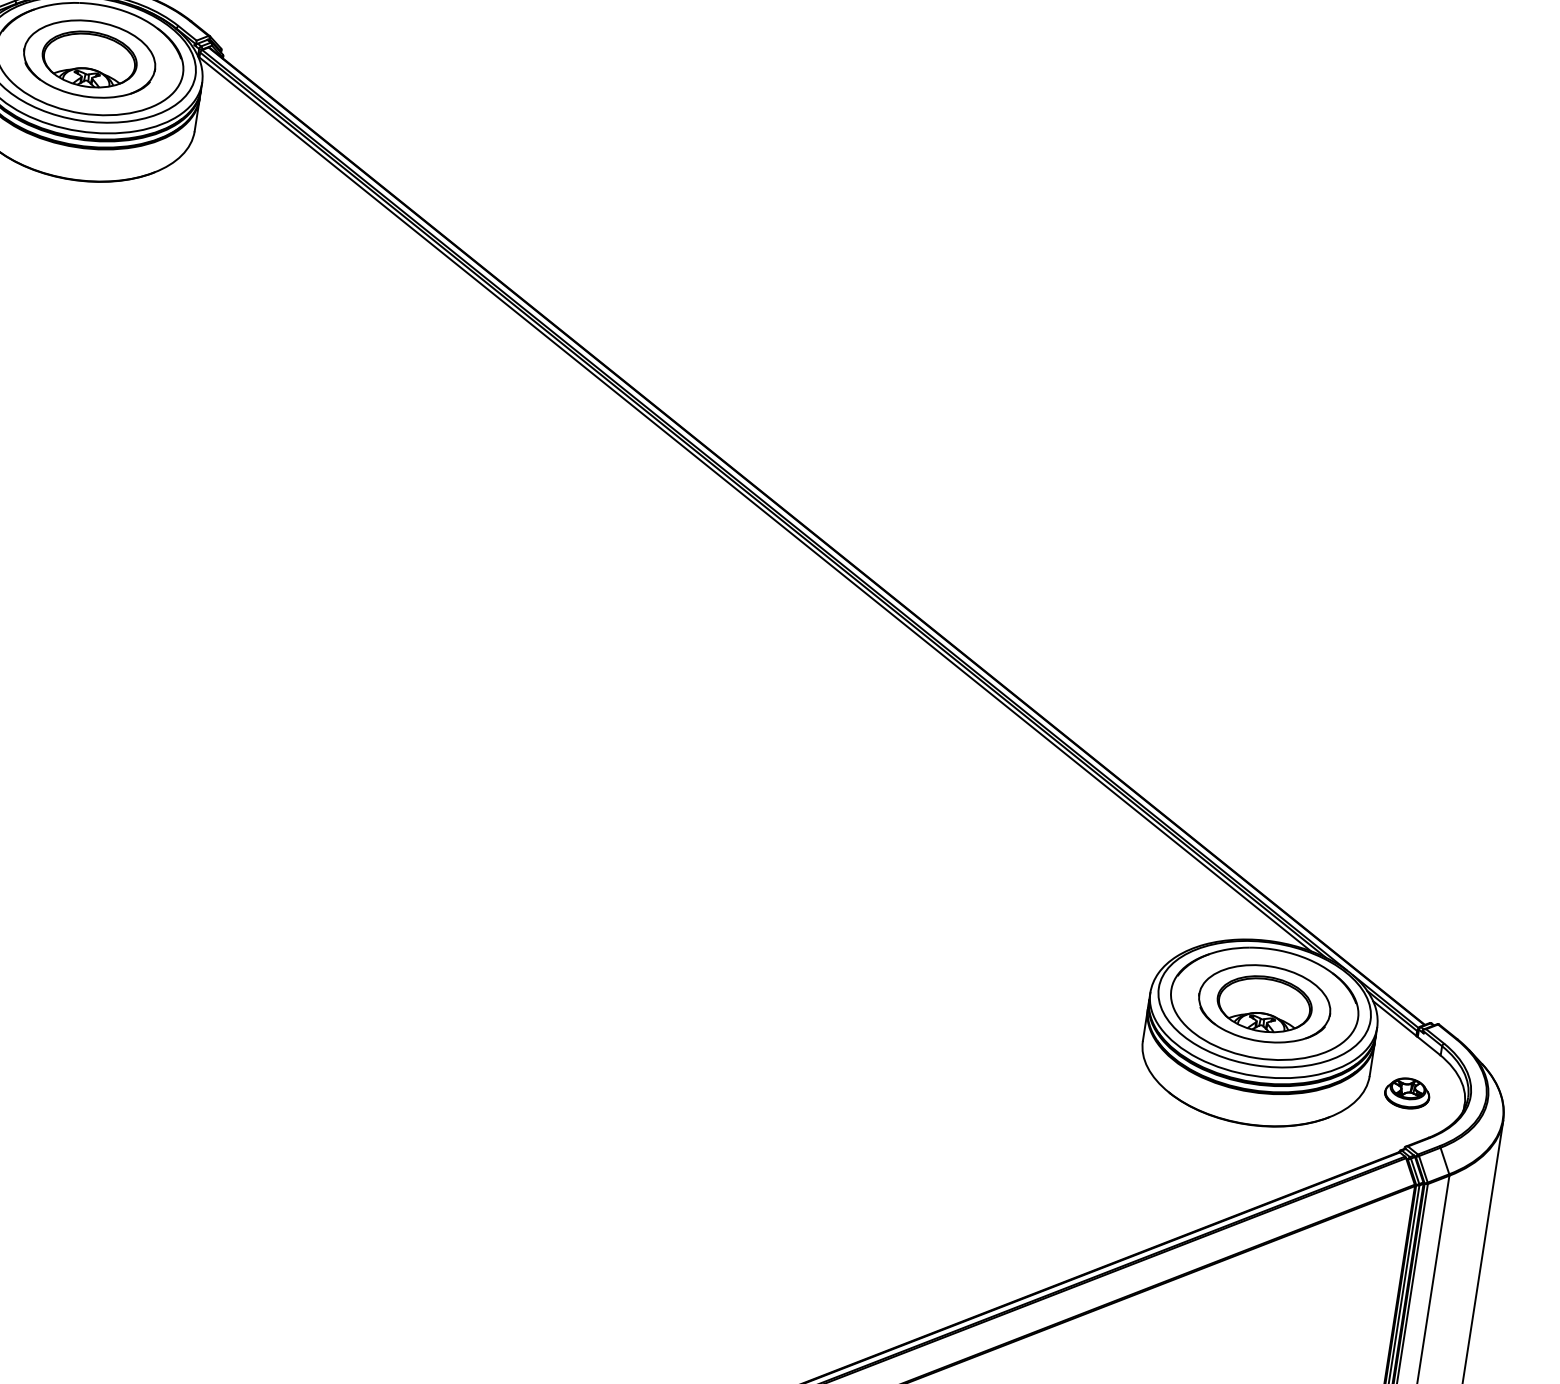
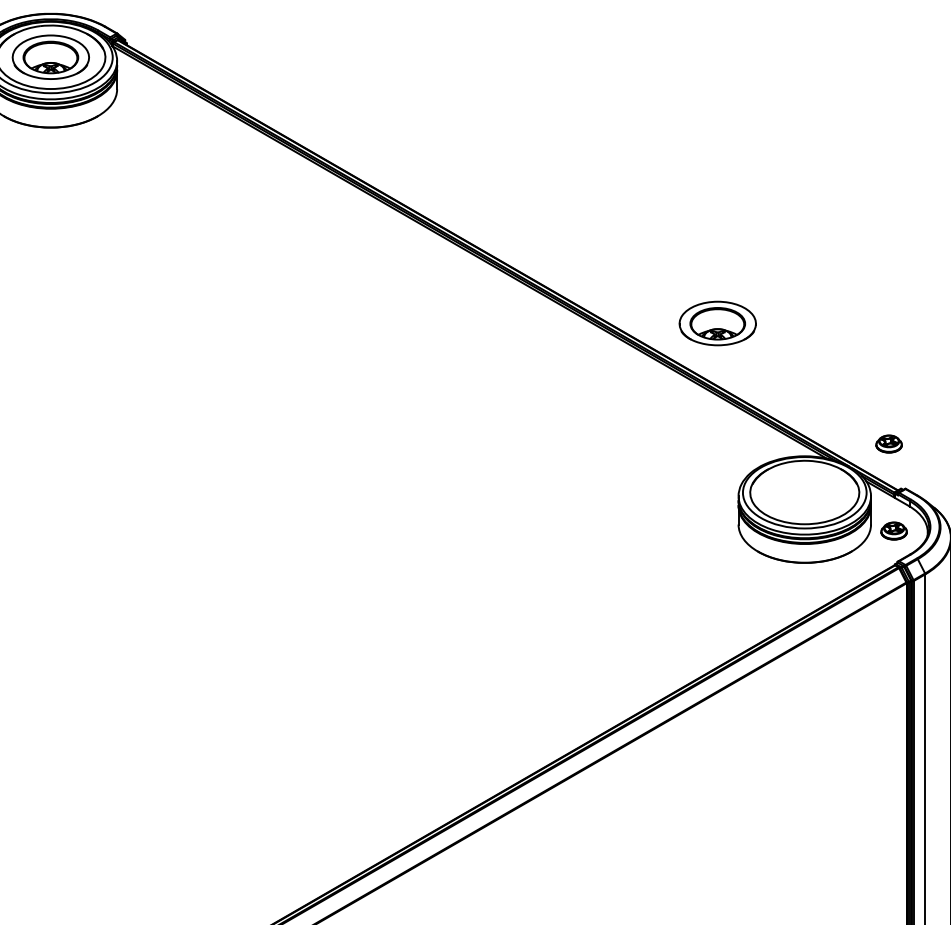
part: (1421, 942) -> (888, 443), added
part: (1264, 1003) -> (717, 323), moved

